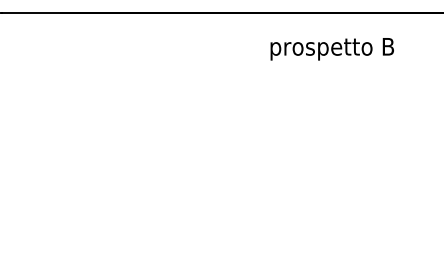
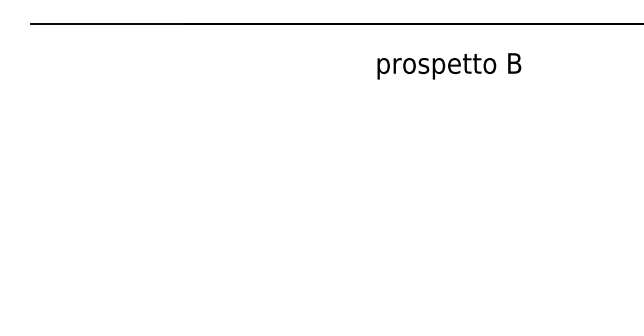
text: (332, 49) -> (449, 66), moved

